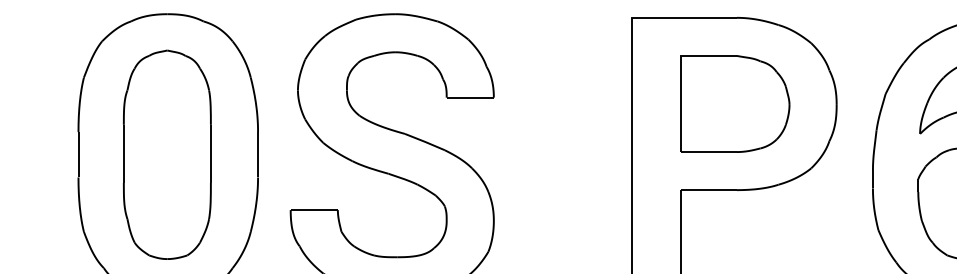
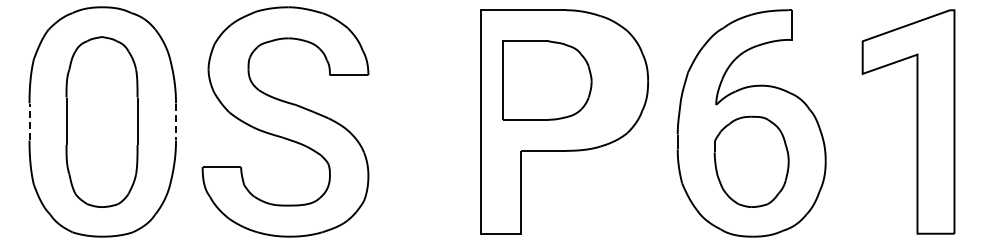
part: (735, 103) -> (547, 80), moved
line: (78, 154) -> (29, 121), solid -> dashed
line: (258, 155) -> (176, 122), solid -> dashed

